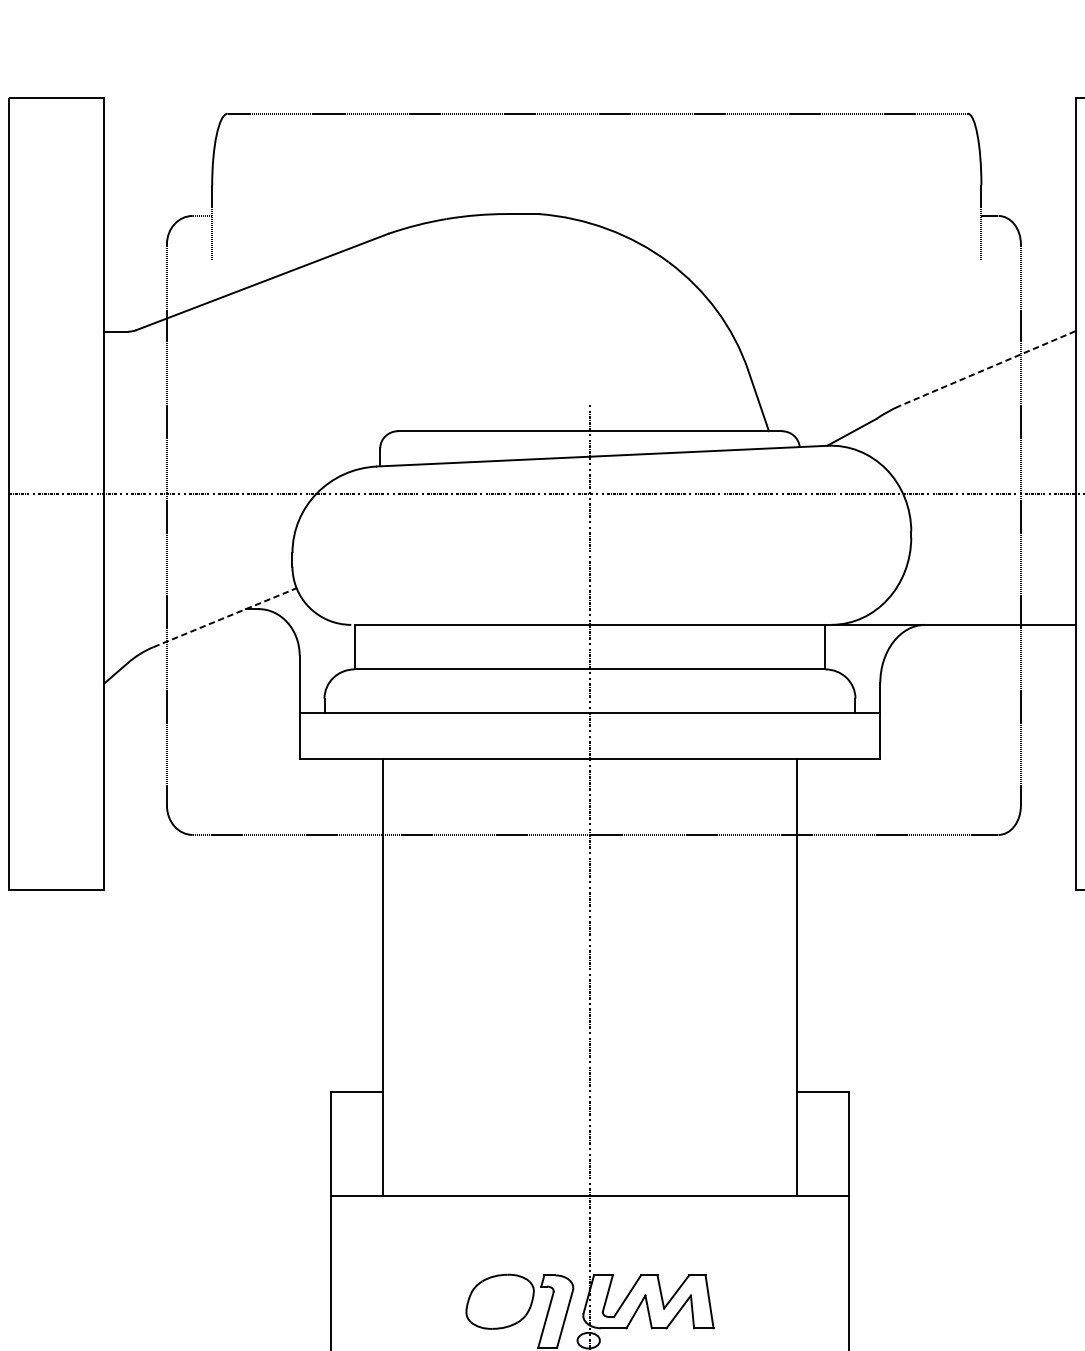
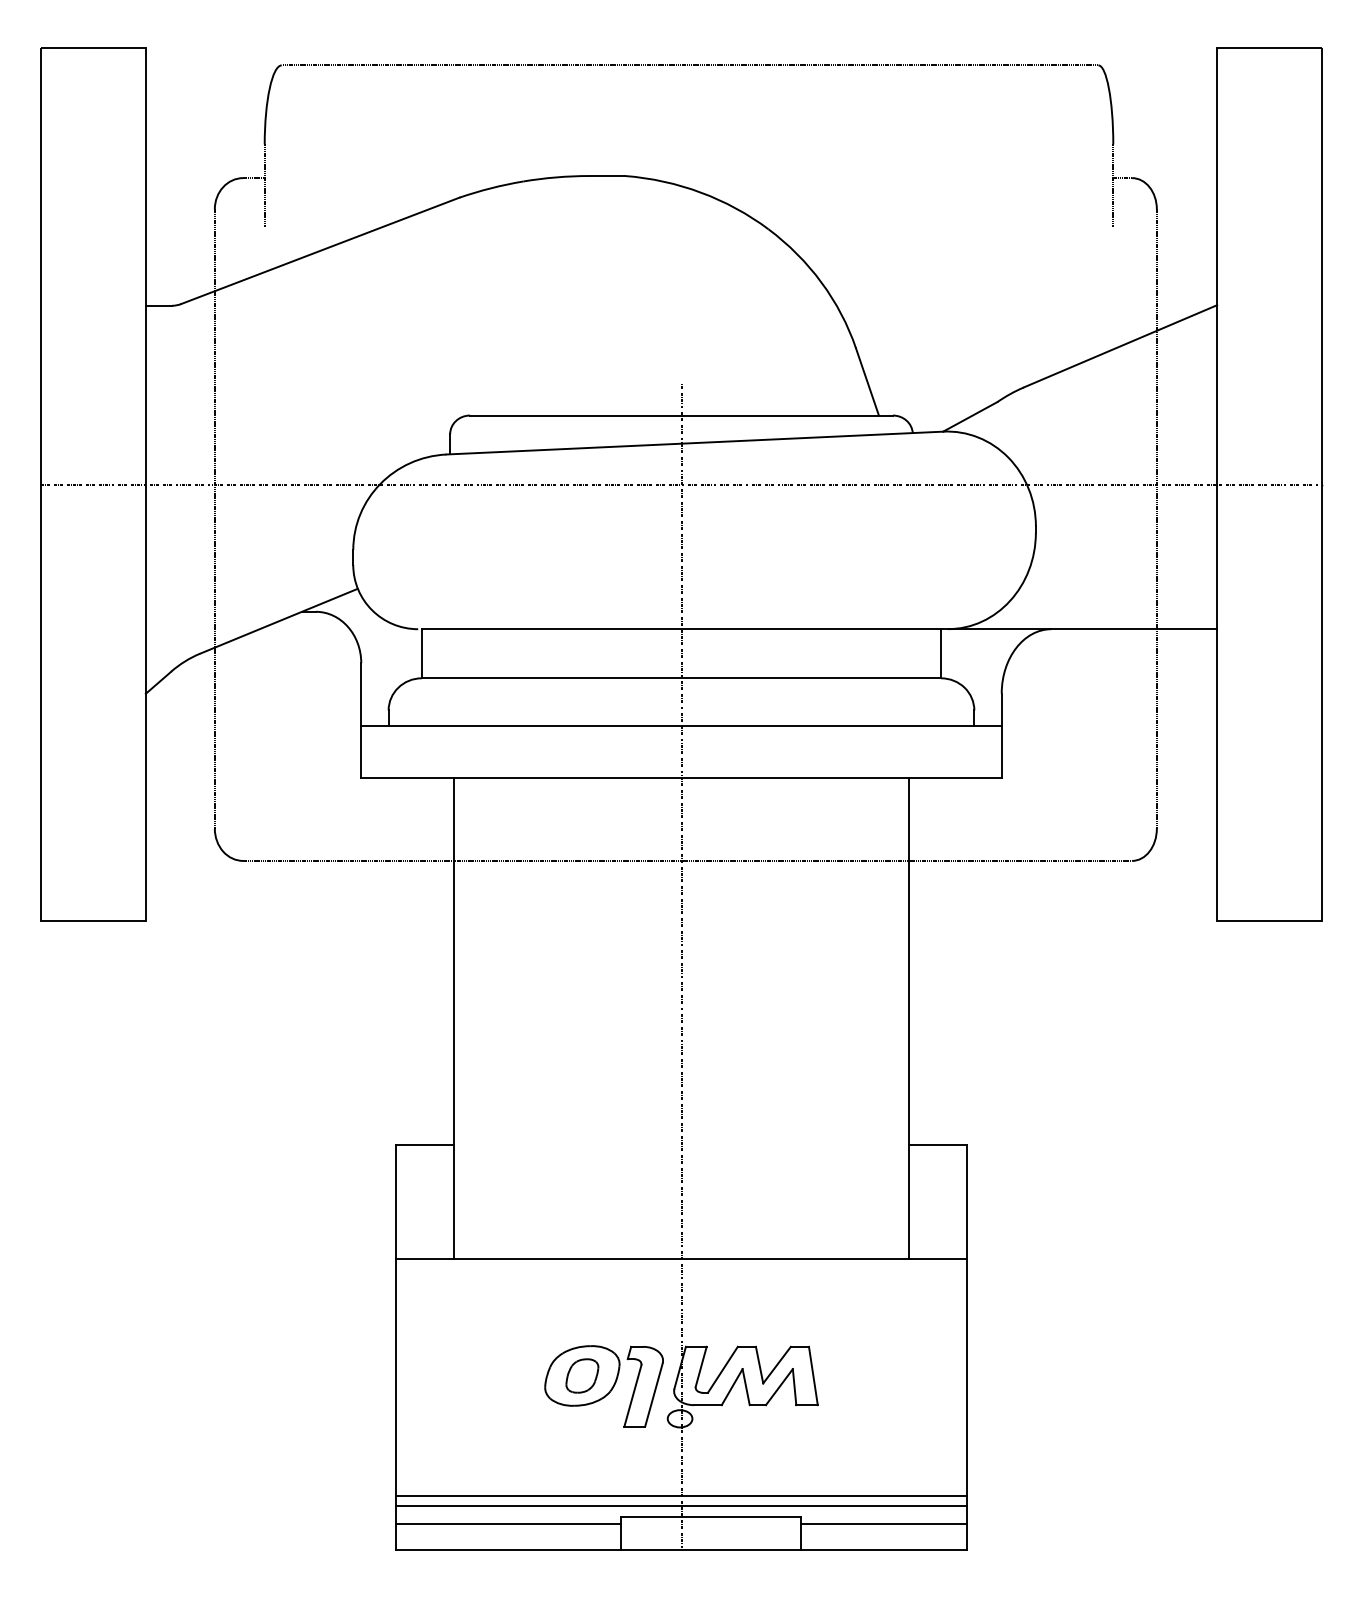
line: (987, 368) -> (1120, 346), dashed -> solid
line: (225, 617) -> (279, 621), dashed -> solid
part: (500, 1301) -> (582, 1375), added

